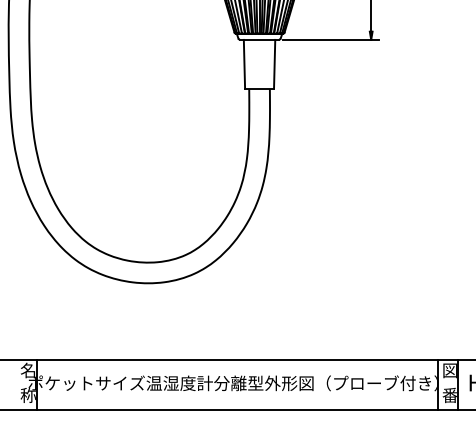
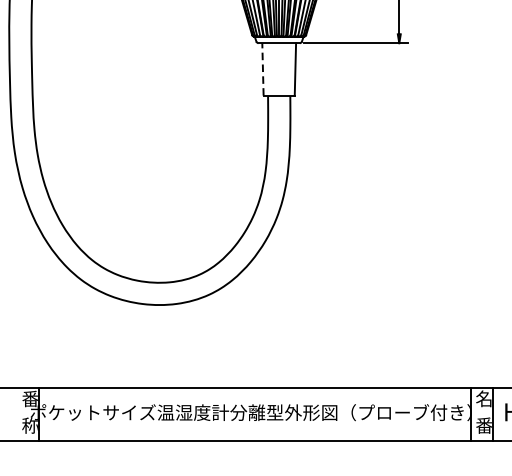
line: (244, 63) -> (262, 68), solid -> dashed
text: (27, 370) -> (29, 398), 名 -> 番
text: (449, 370) -> (483, 398), 図 -> 名

